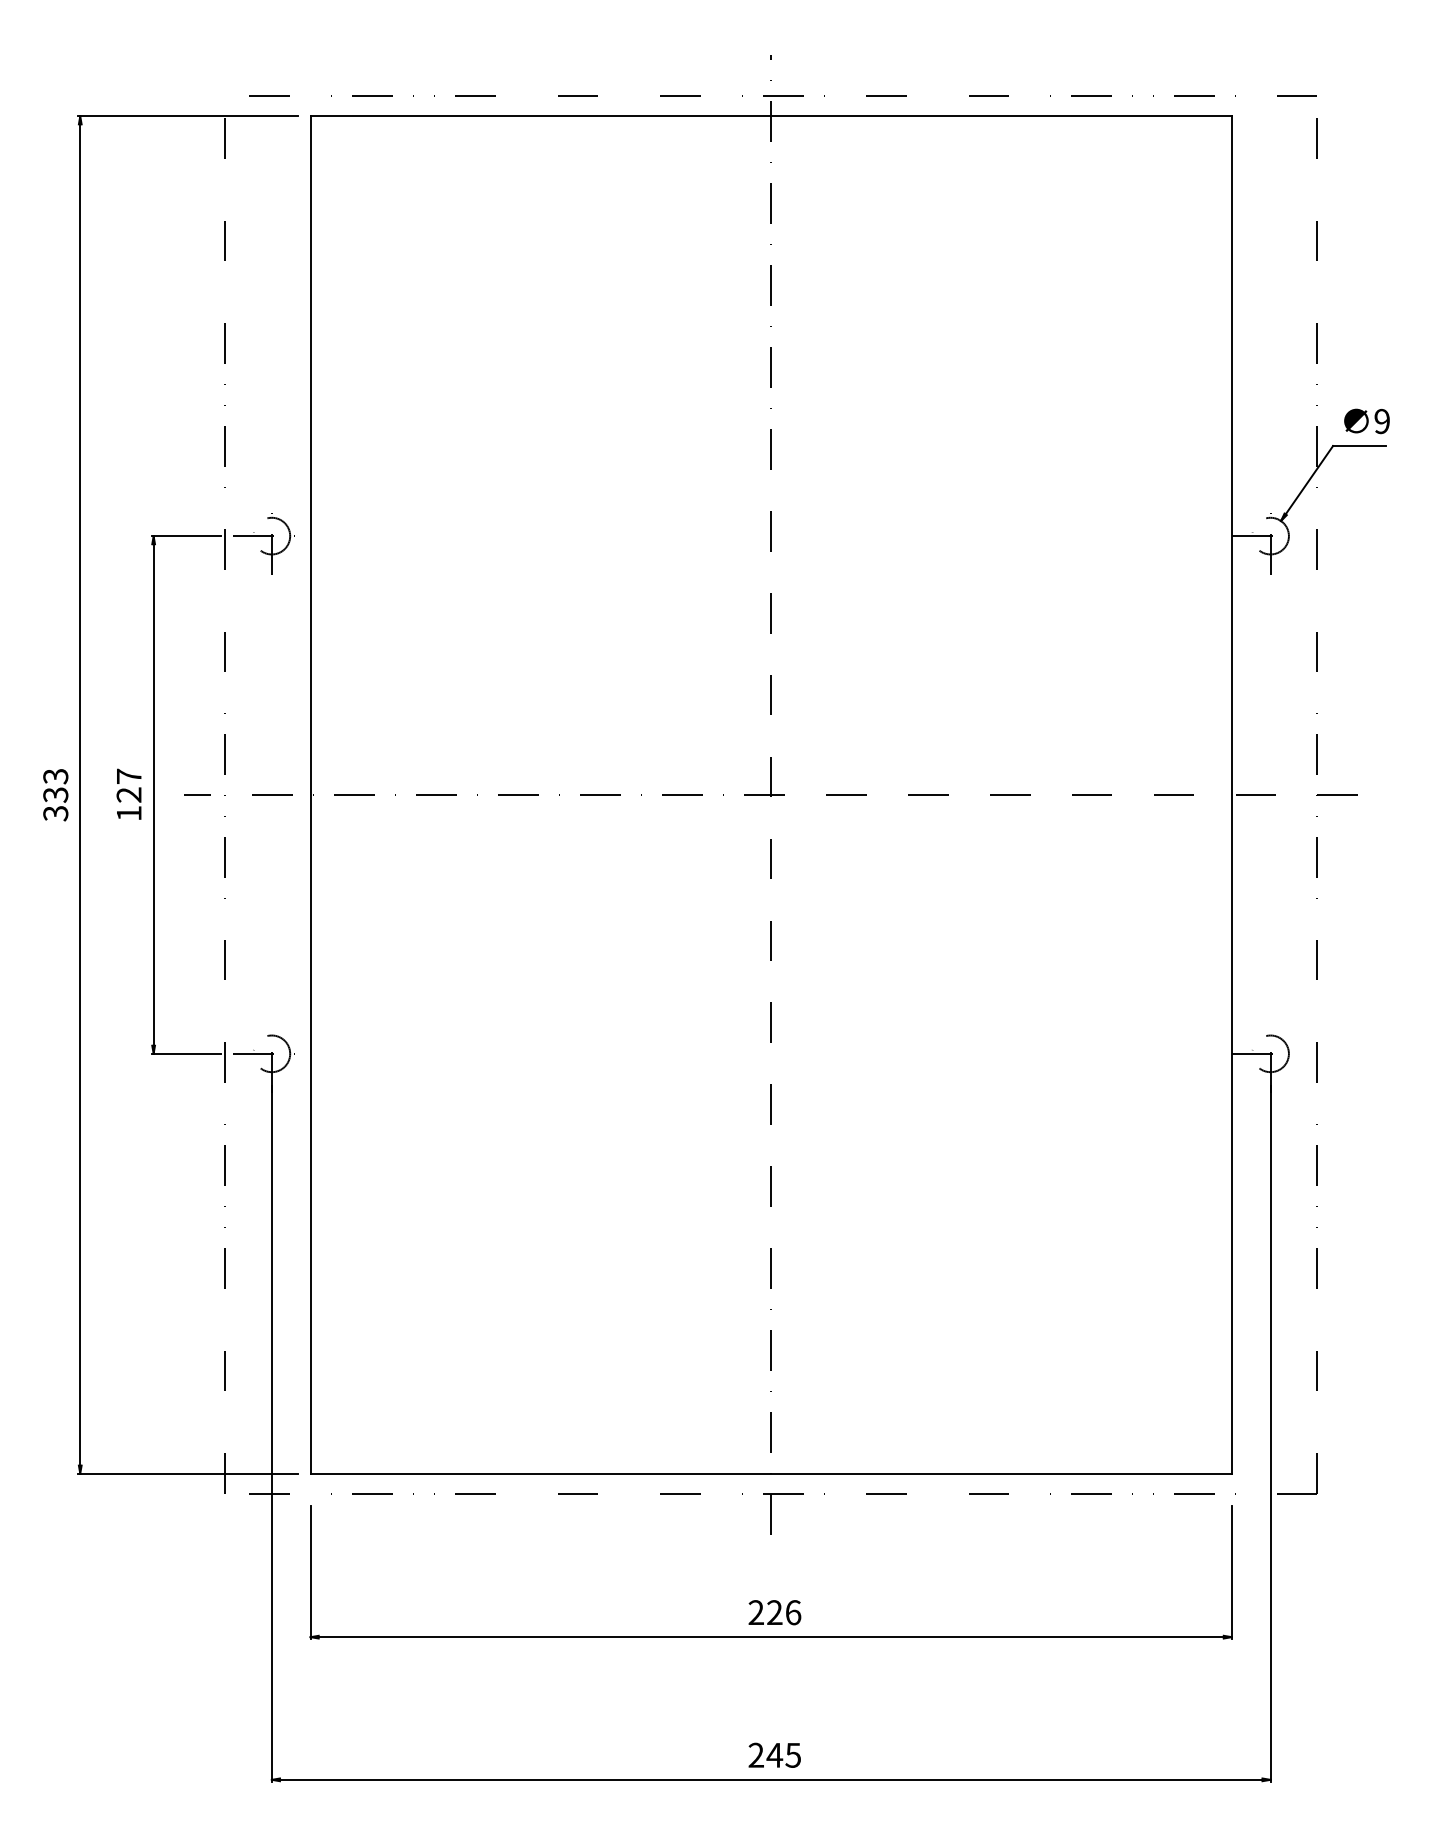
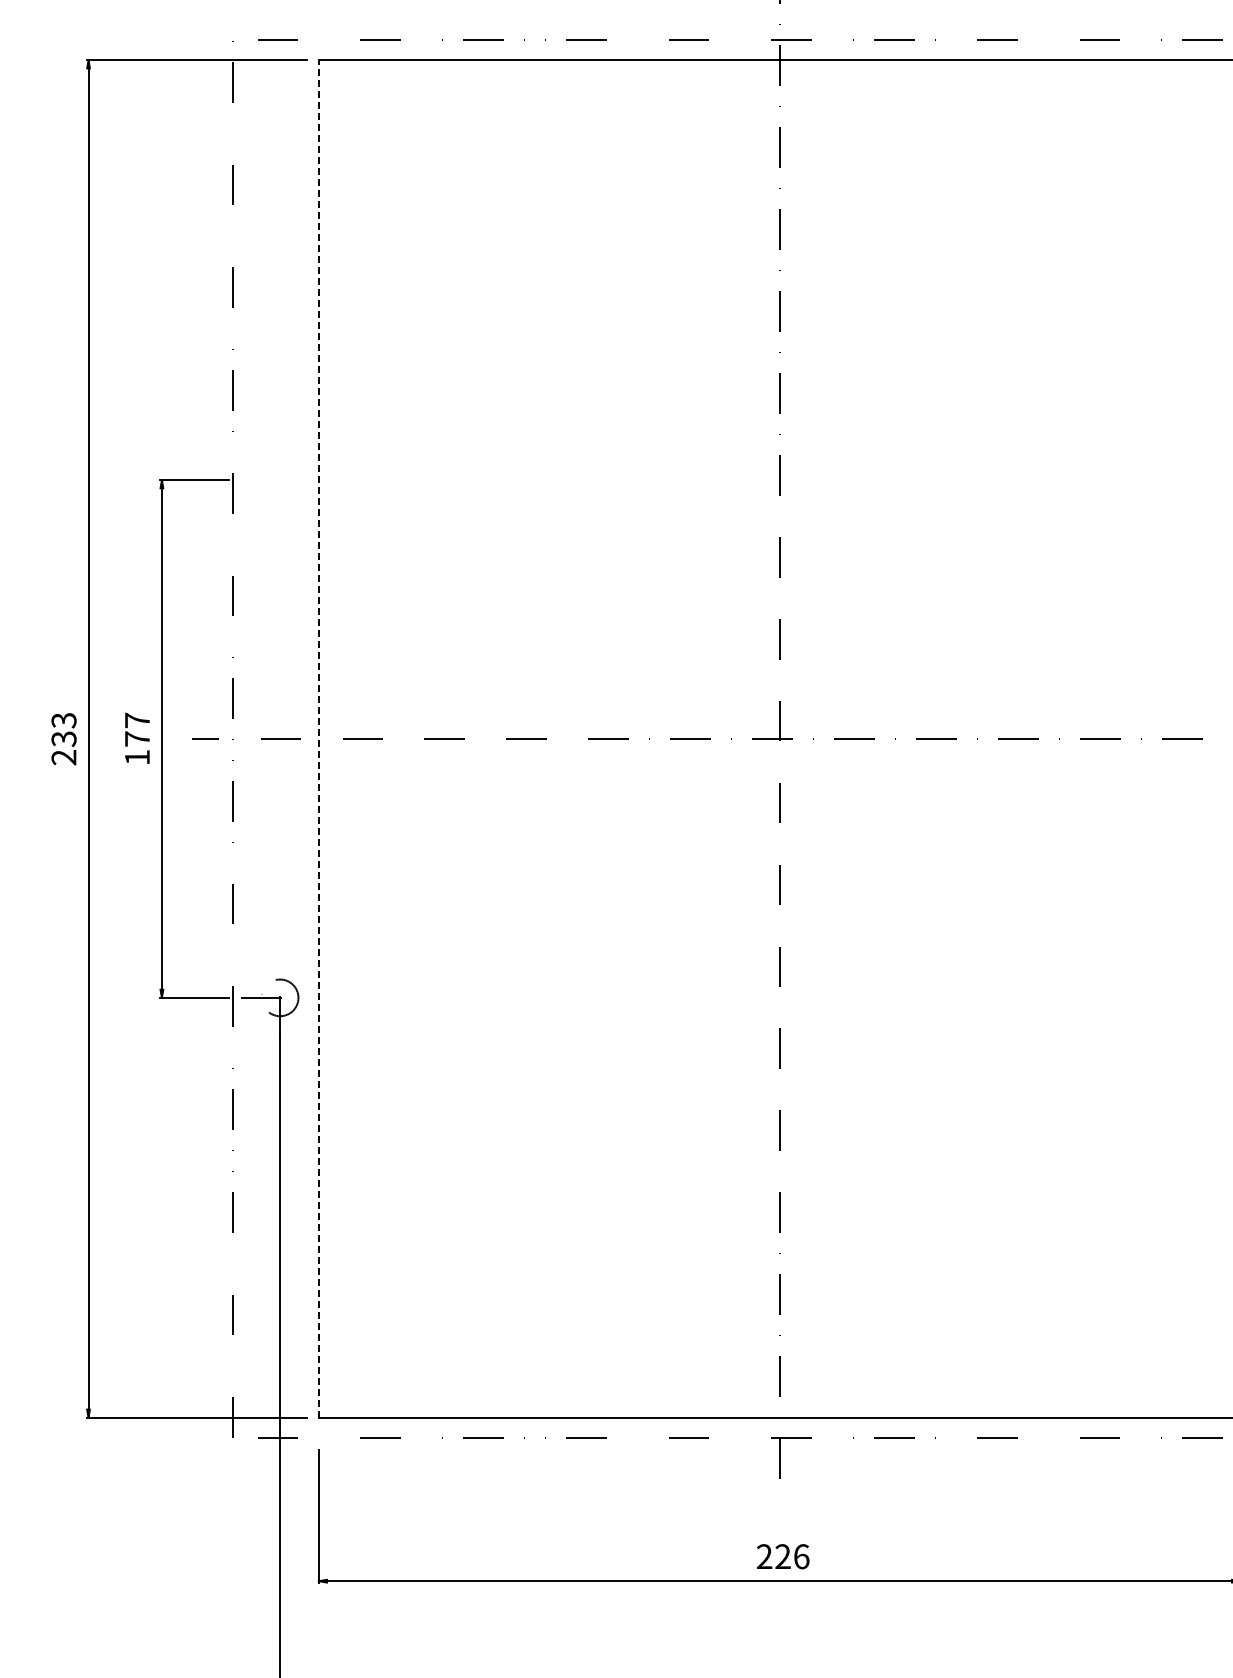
part: (263, 536) -> (271, 480), removed
text: (128, 794) -> (136, 738), 127 -> 177
line: (310, 794) -> (318, 738), solid -> dashed
text: (55, 813) -> (63, 757), 333 -> 233

